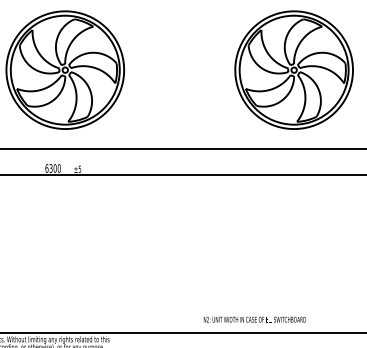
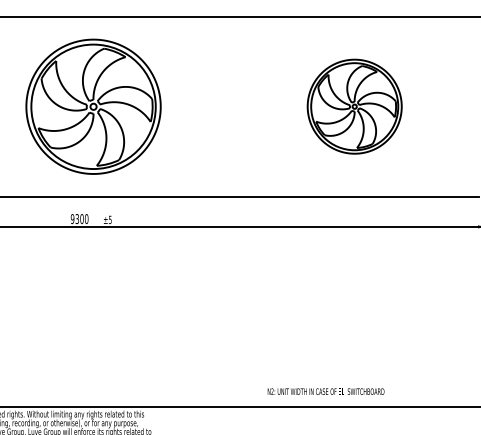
part: (293, 69) -> (354, 106), size x0.7
text: (46, 168) -> (72, 218), 6300 -> 9300
text: (254, 319) -> (325, 391), moved

